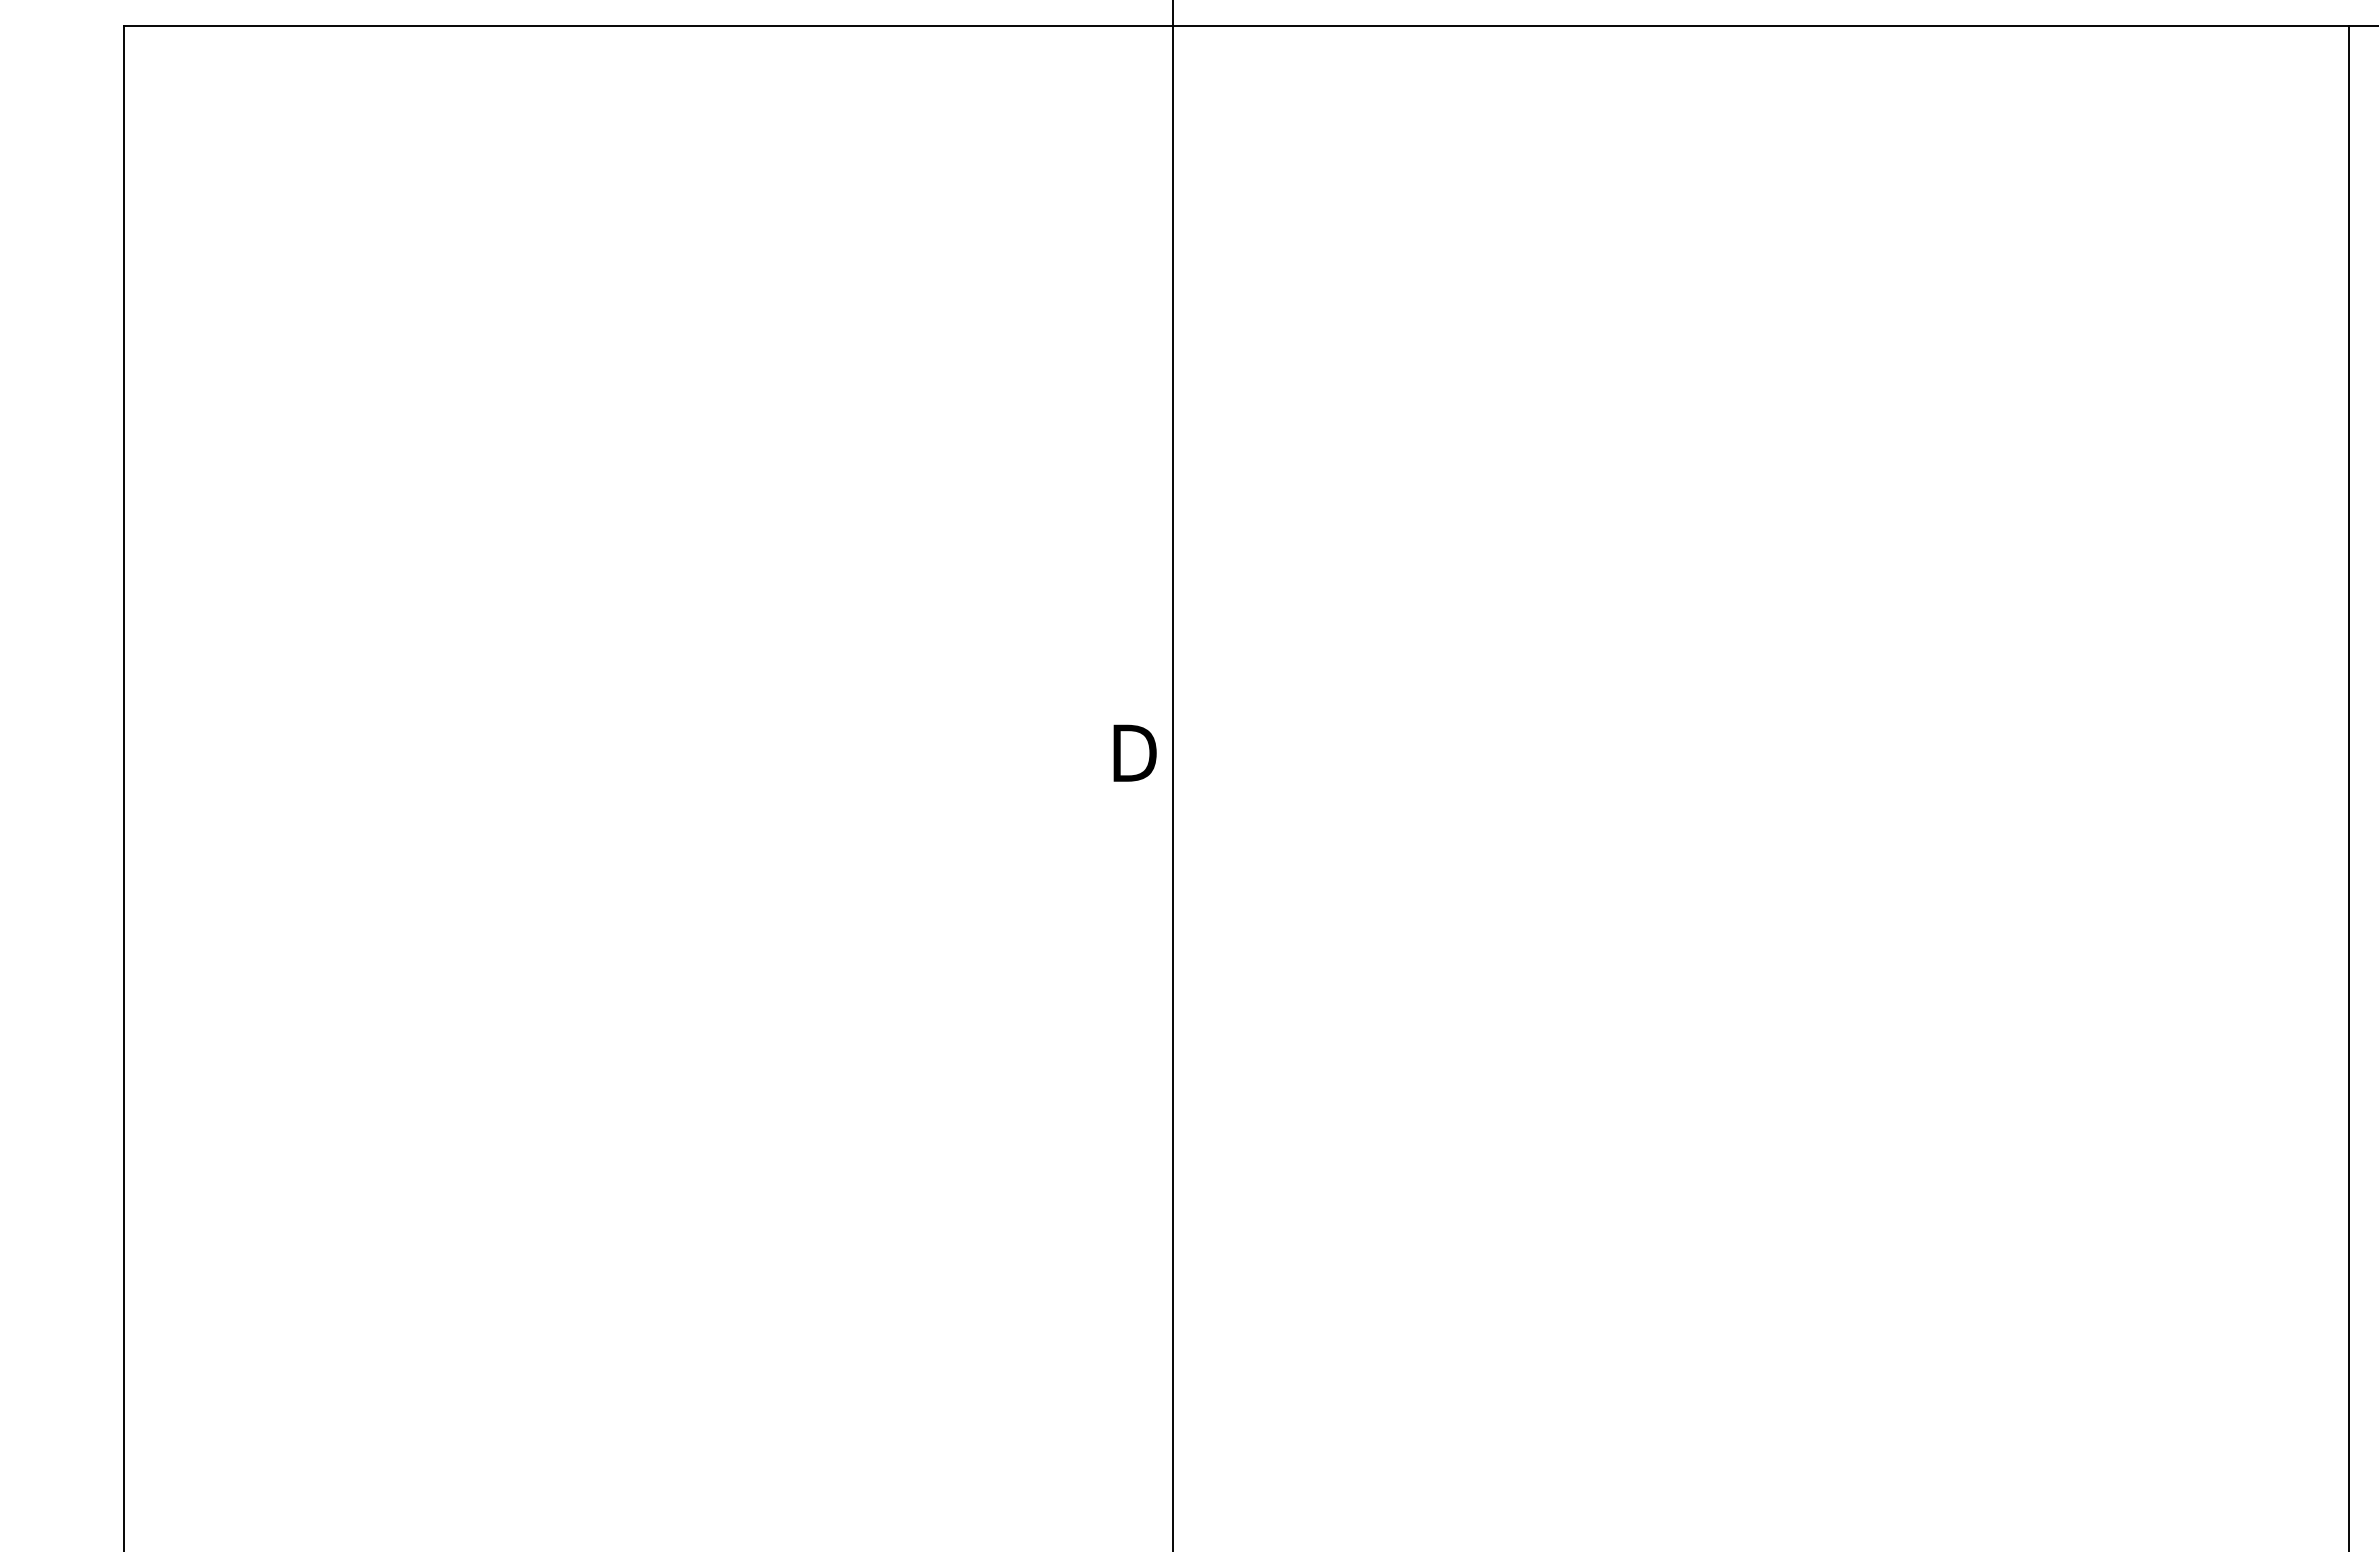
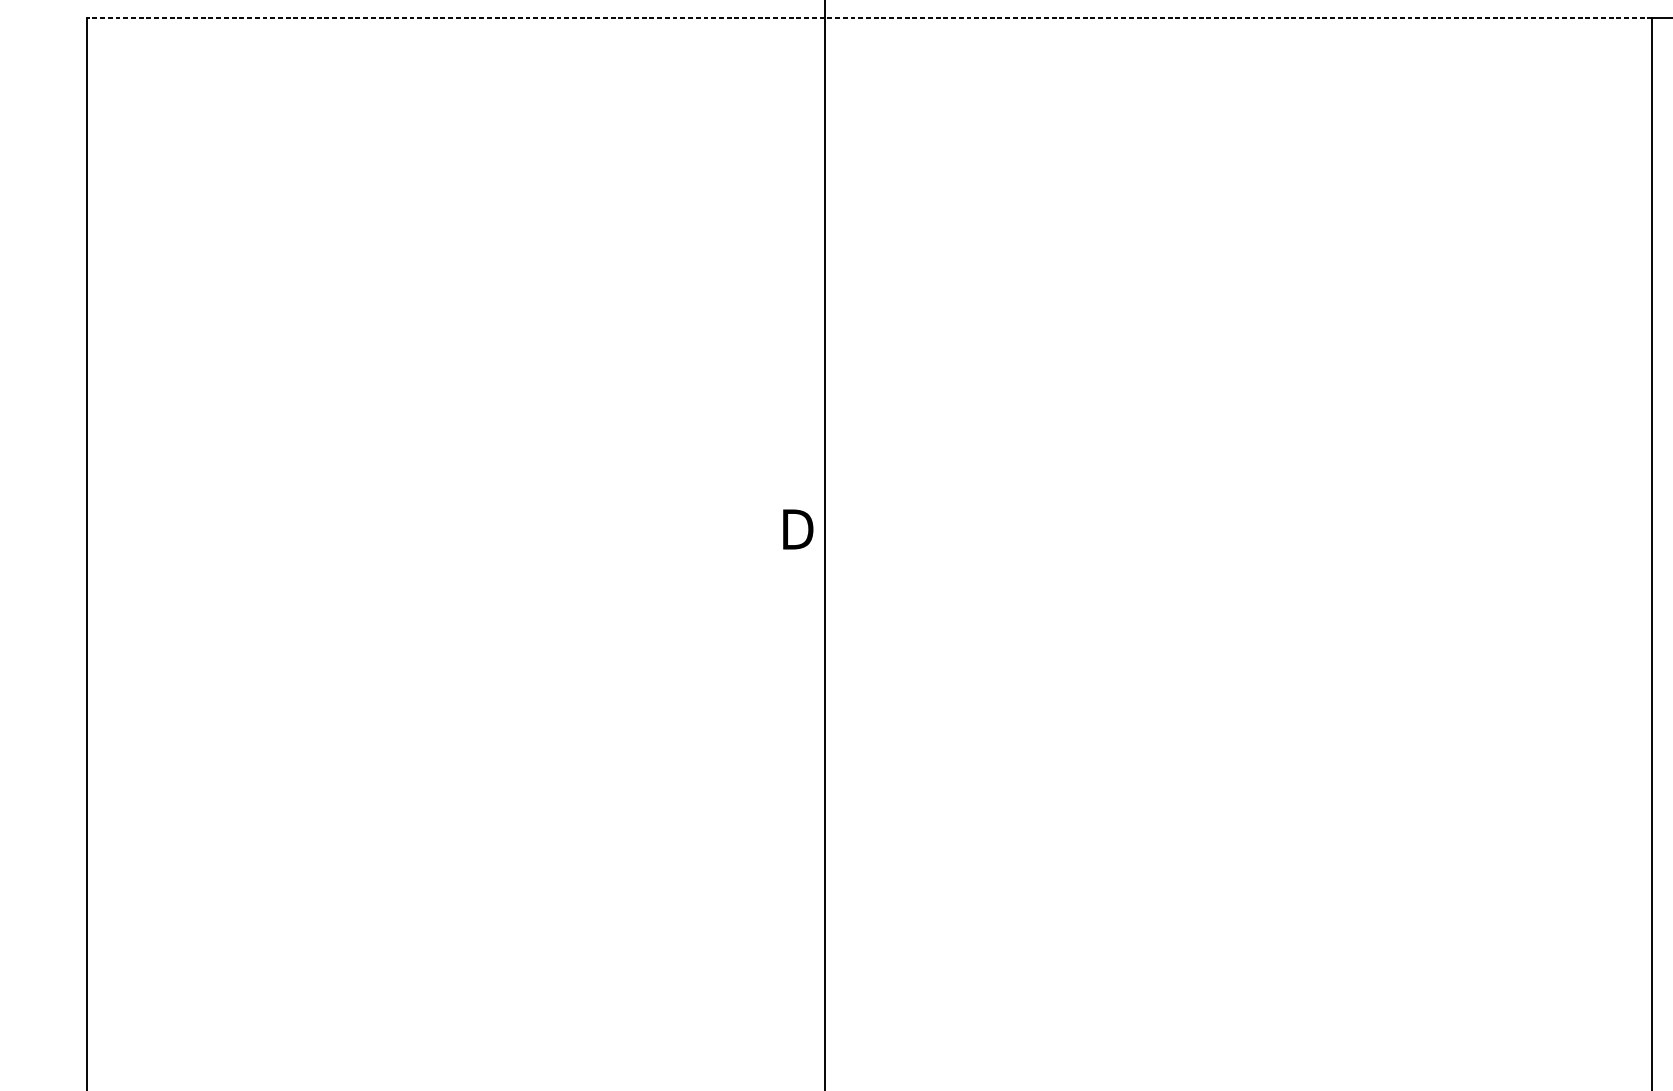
line: (1236, 26) -> (869, 18), solid -> dashed

